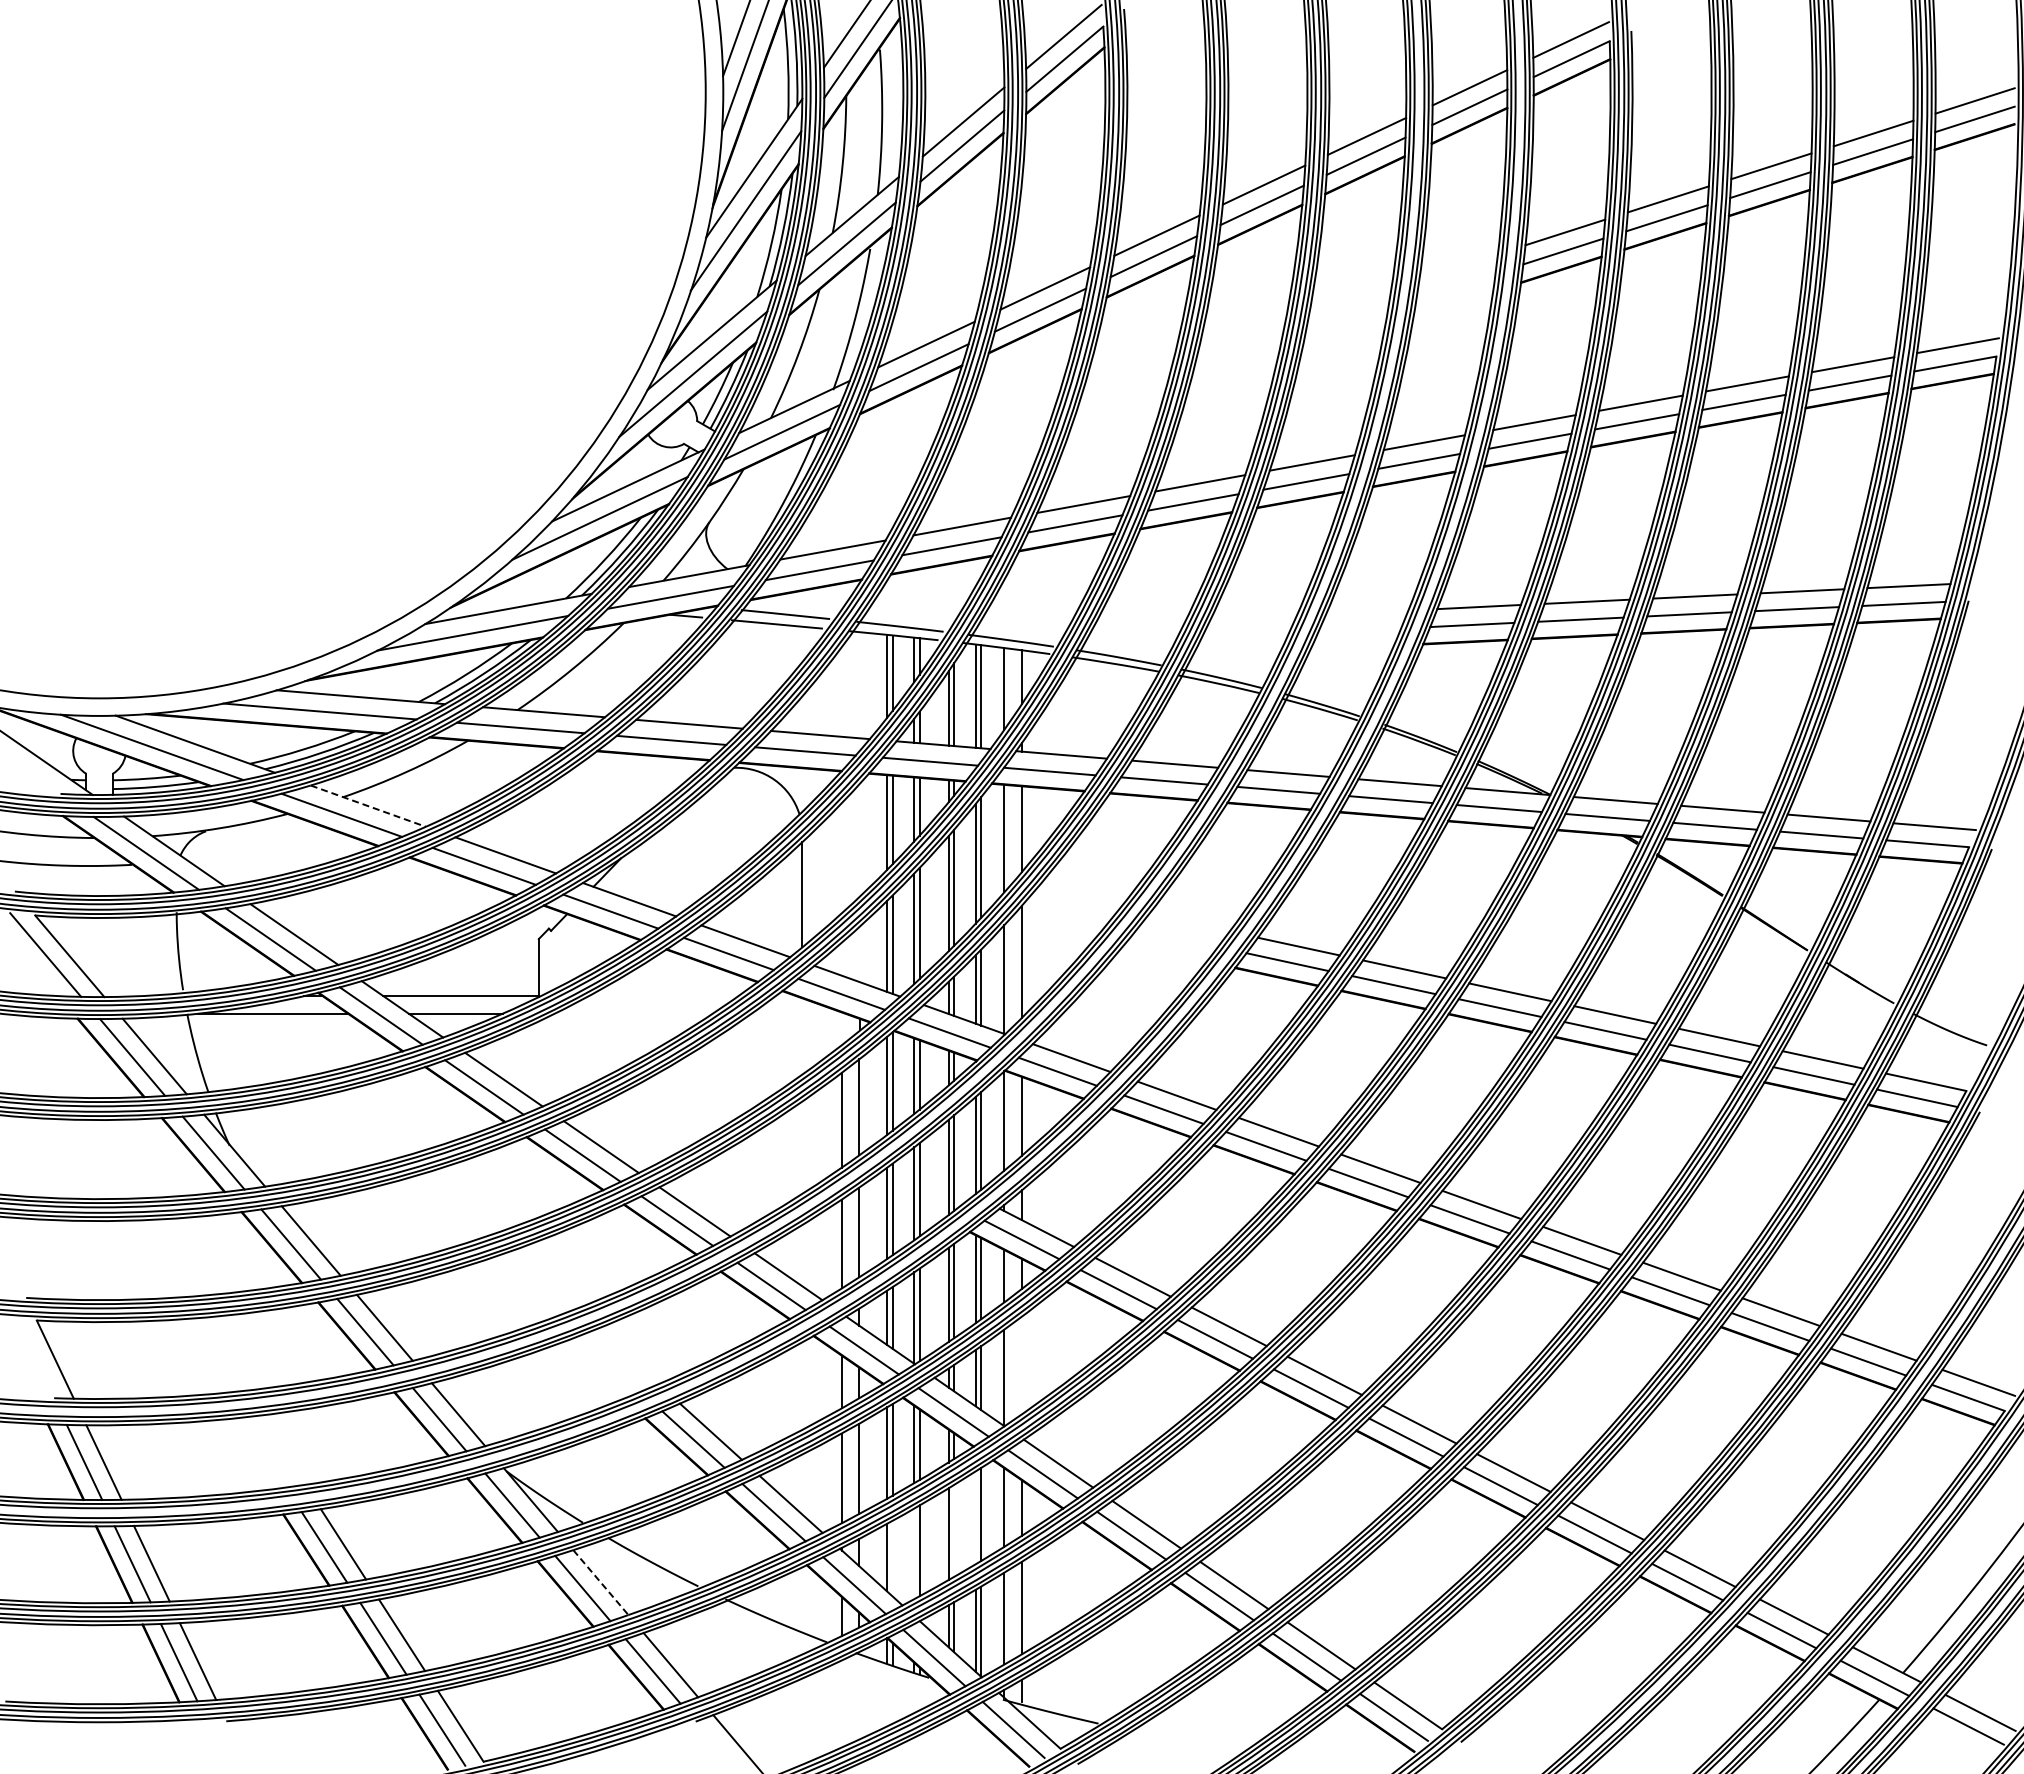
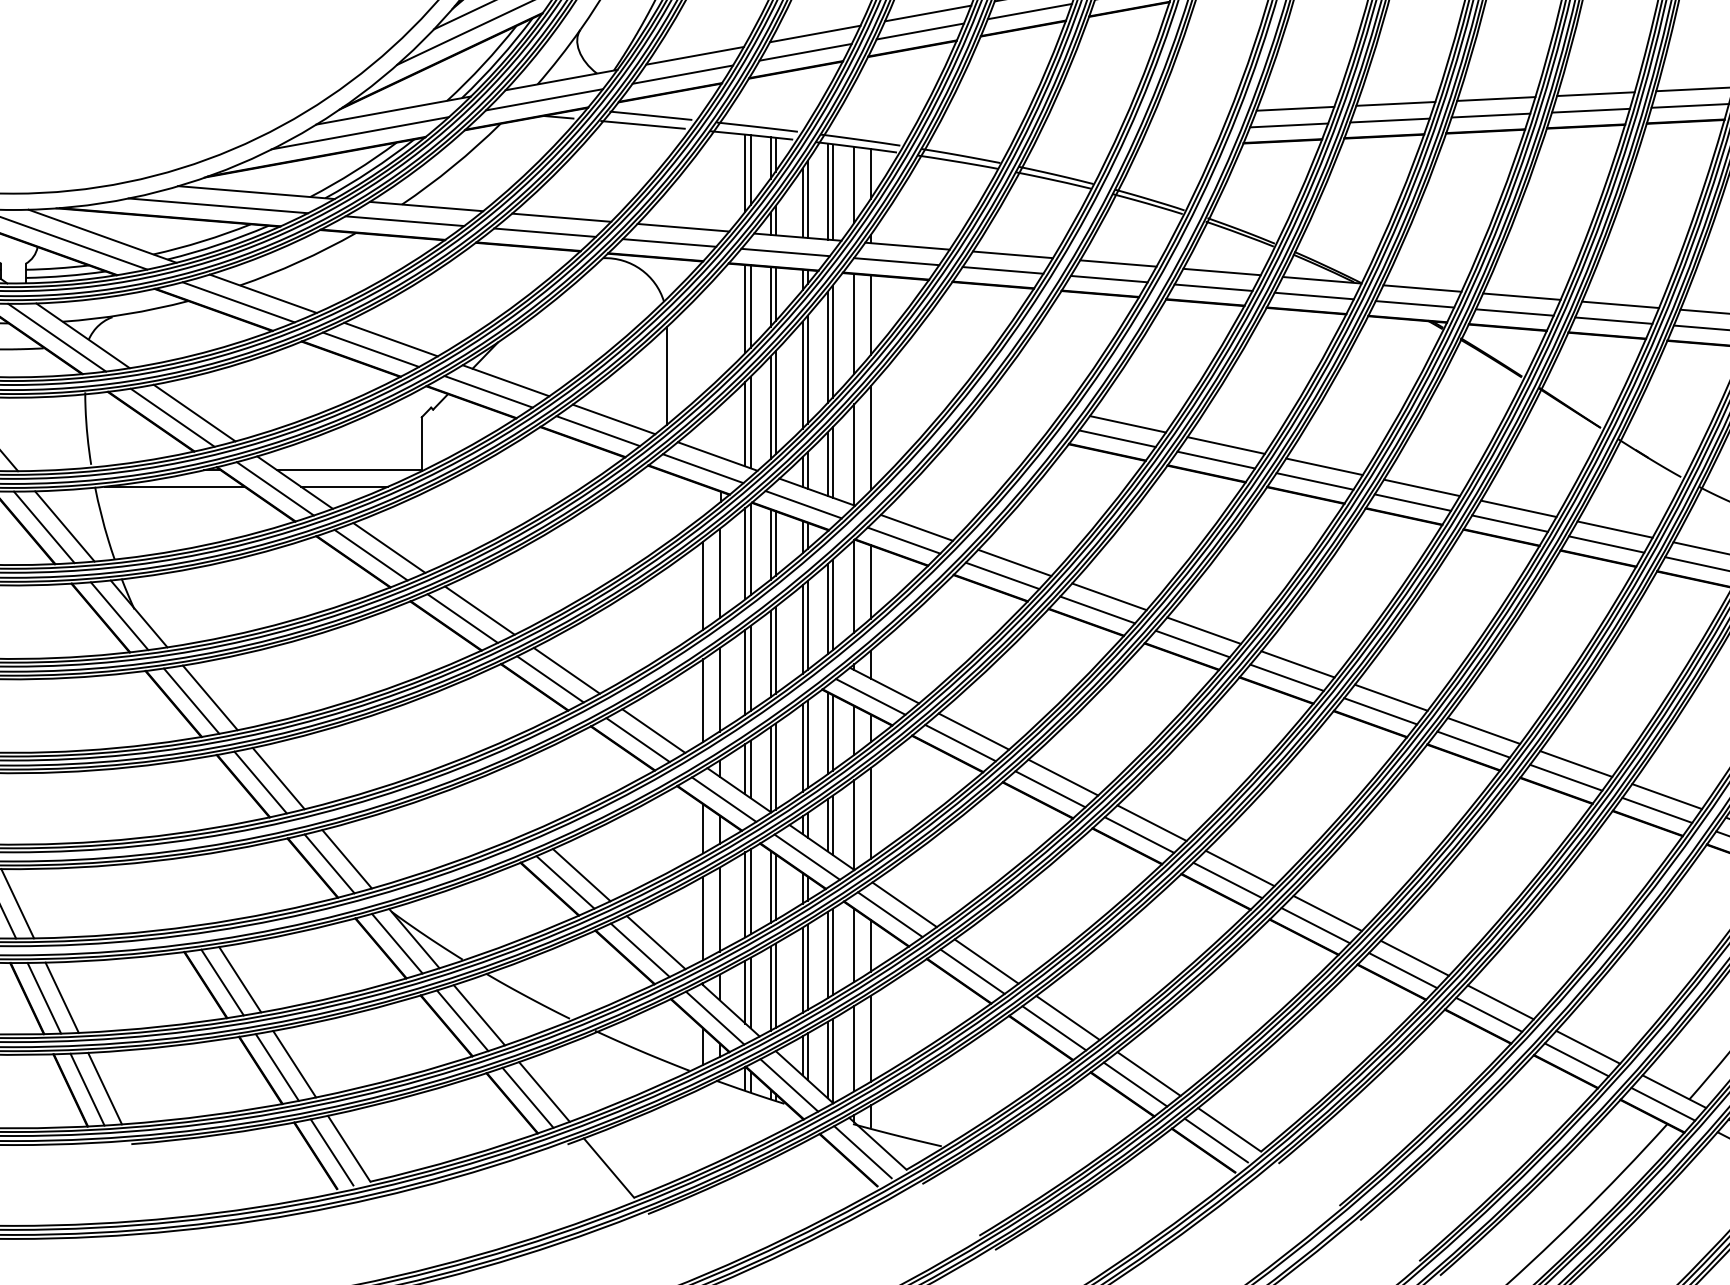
line: (368, 806) -> (263, 294), dashed -> solid
line: (1022, 1365) -> (871, 813), added
line: (975, 1517) -> (827, 954), added
line: (954, 1530) -> (807, 966), added
line: (914, 1553) -> (770, 988), added
line: (892, 1558) -> (750, 992), added
line: (600, 1582) -> (479, 1015), dashed -> solid

